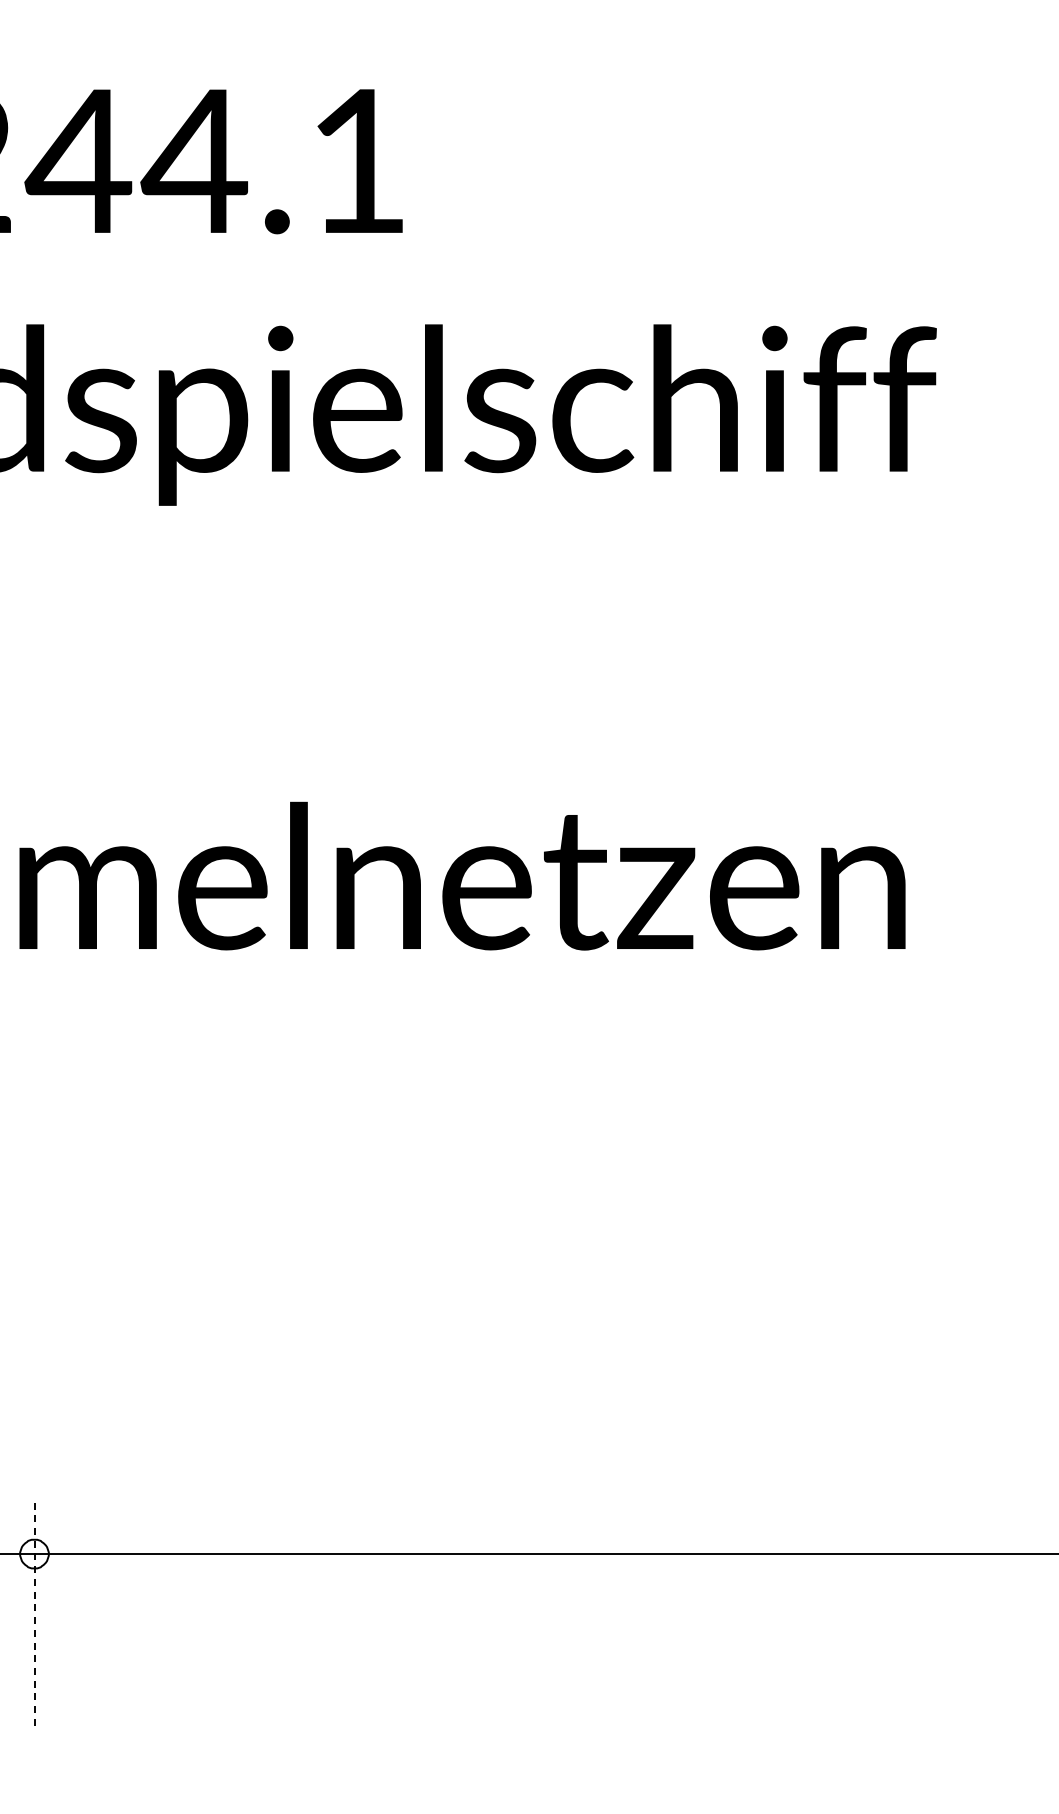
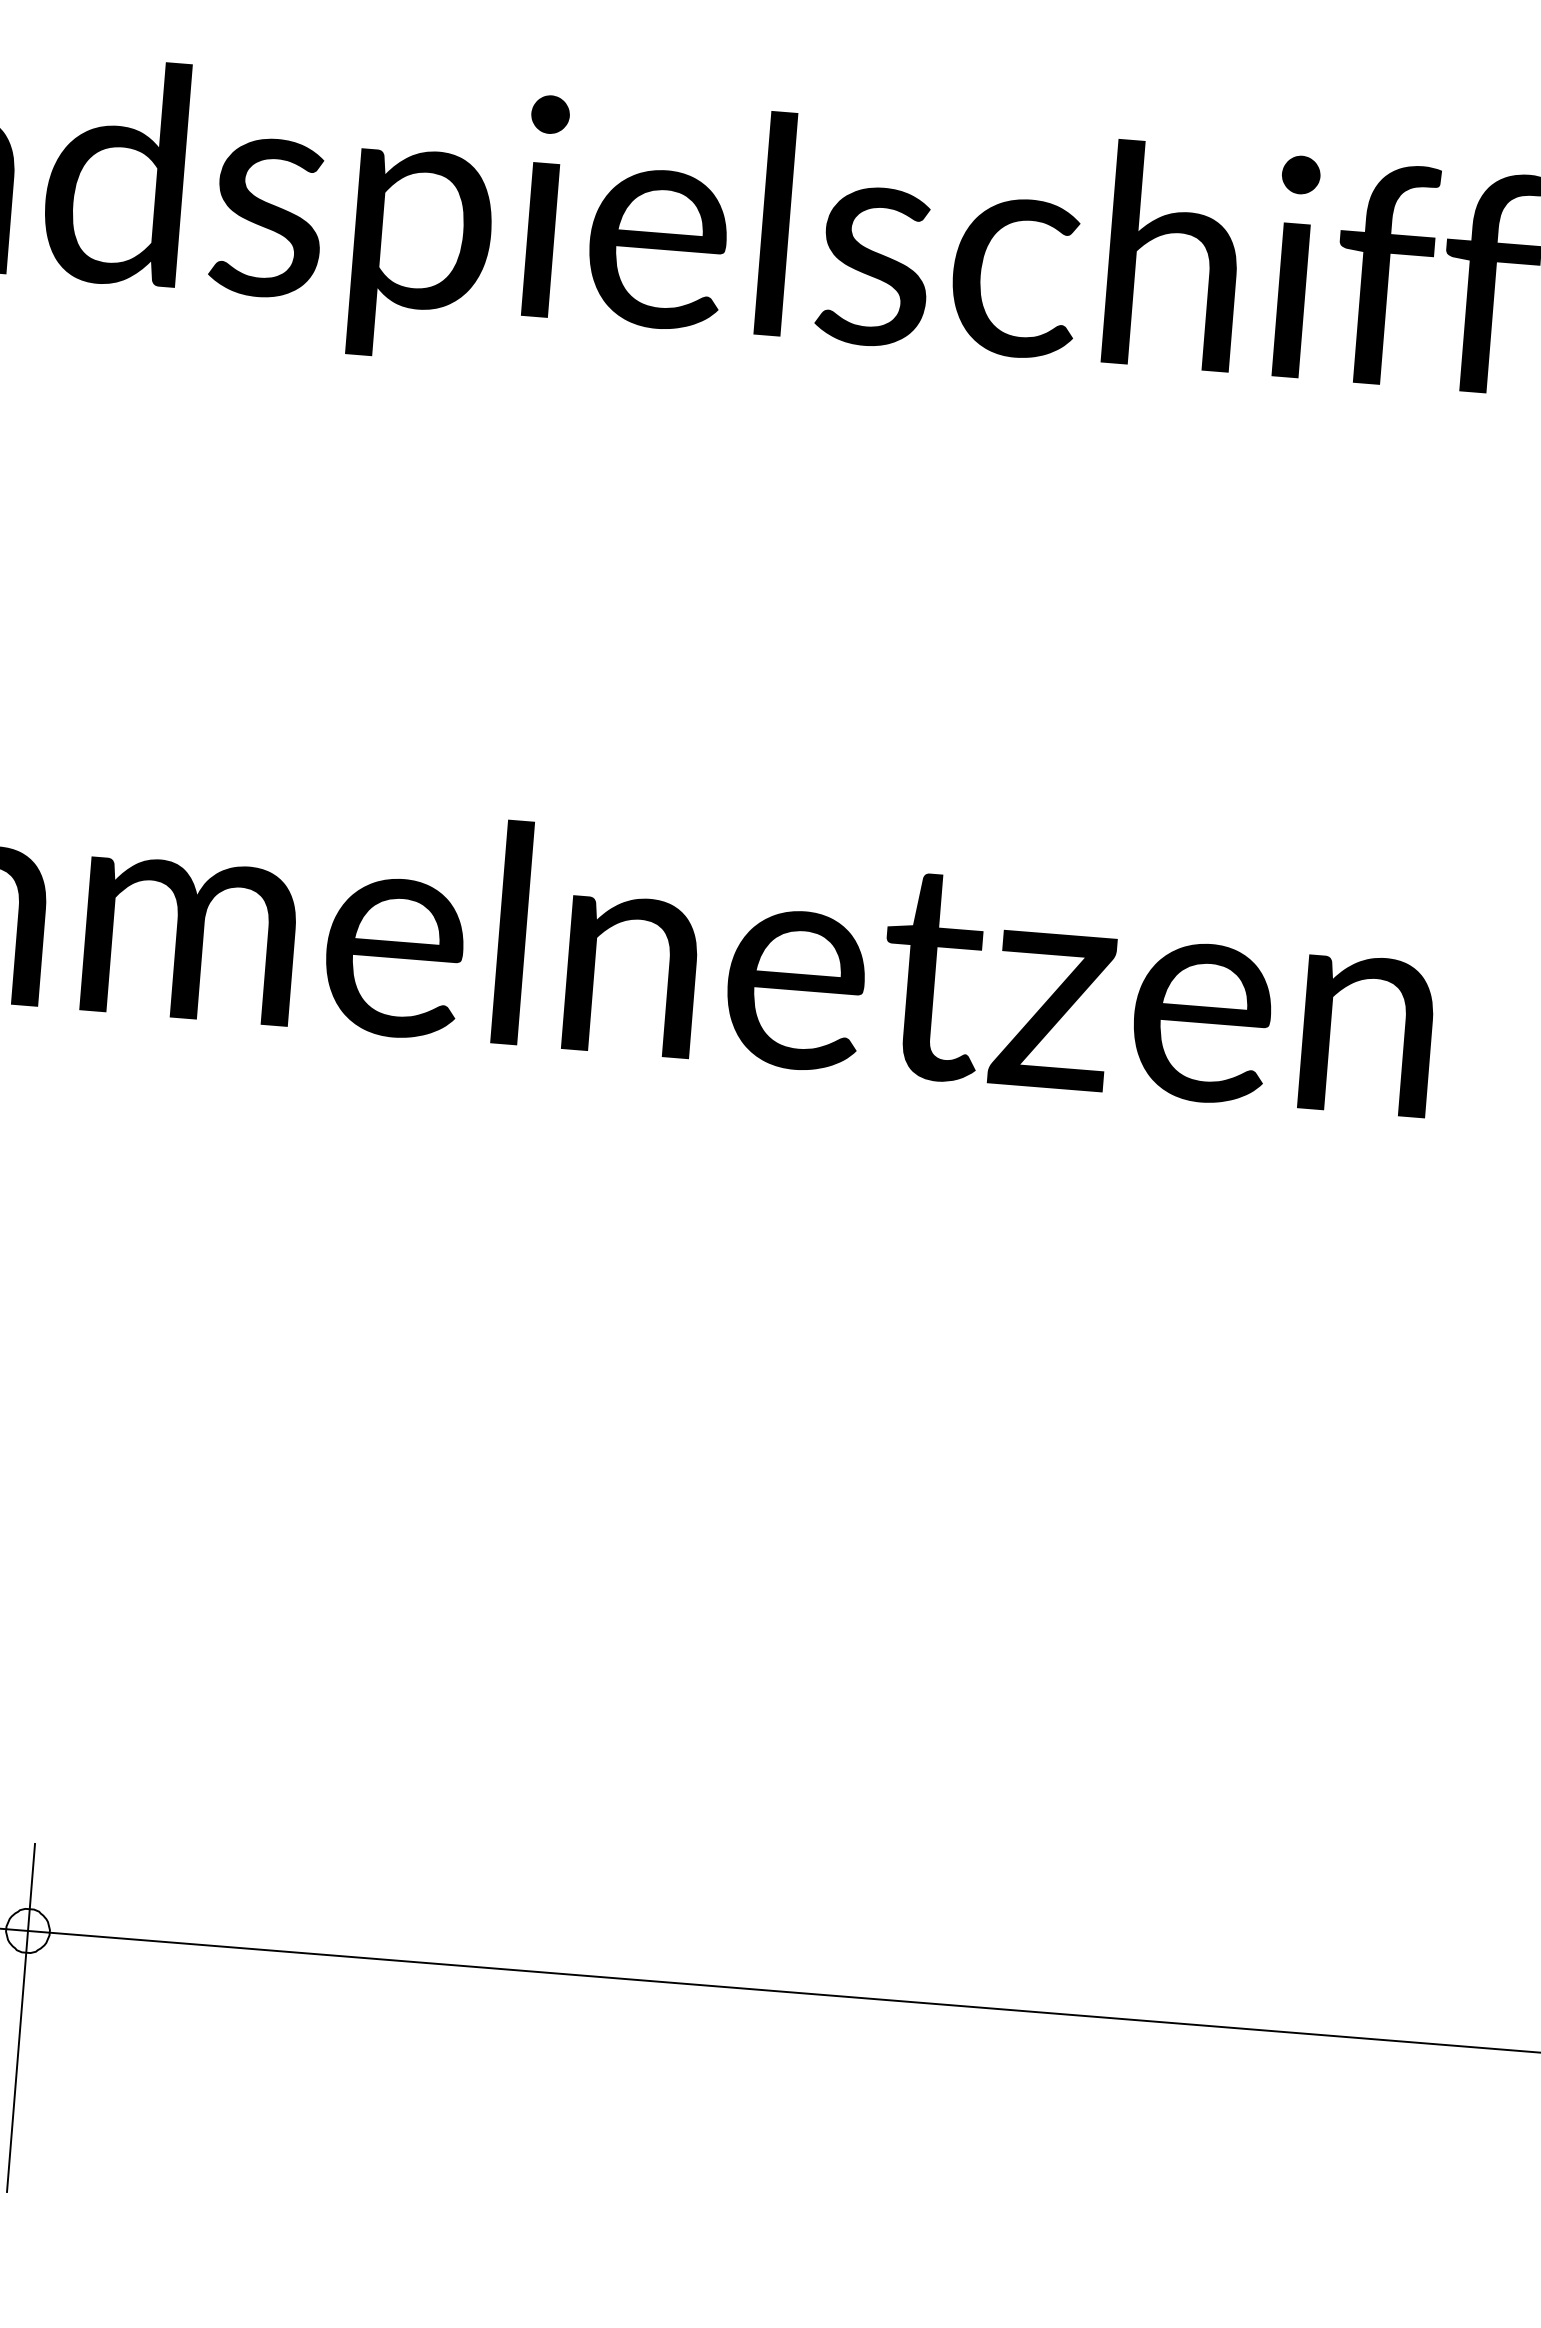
line: (34, 1611) -> (20, 2018), dashed -> solid

